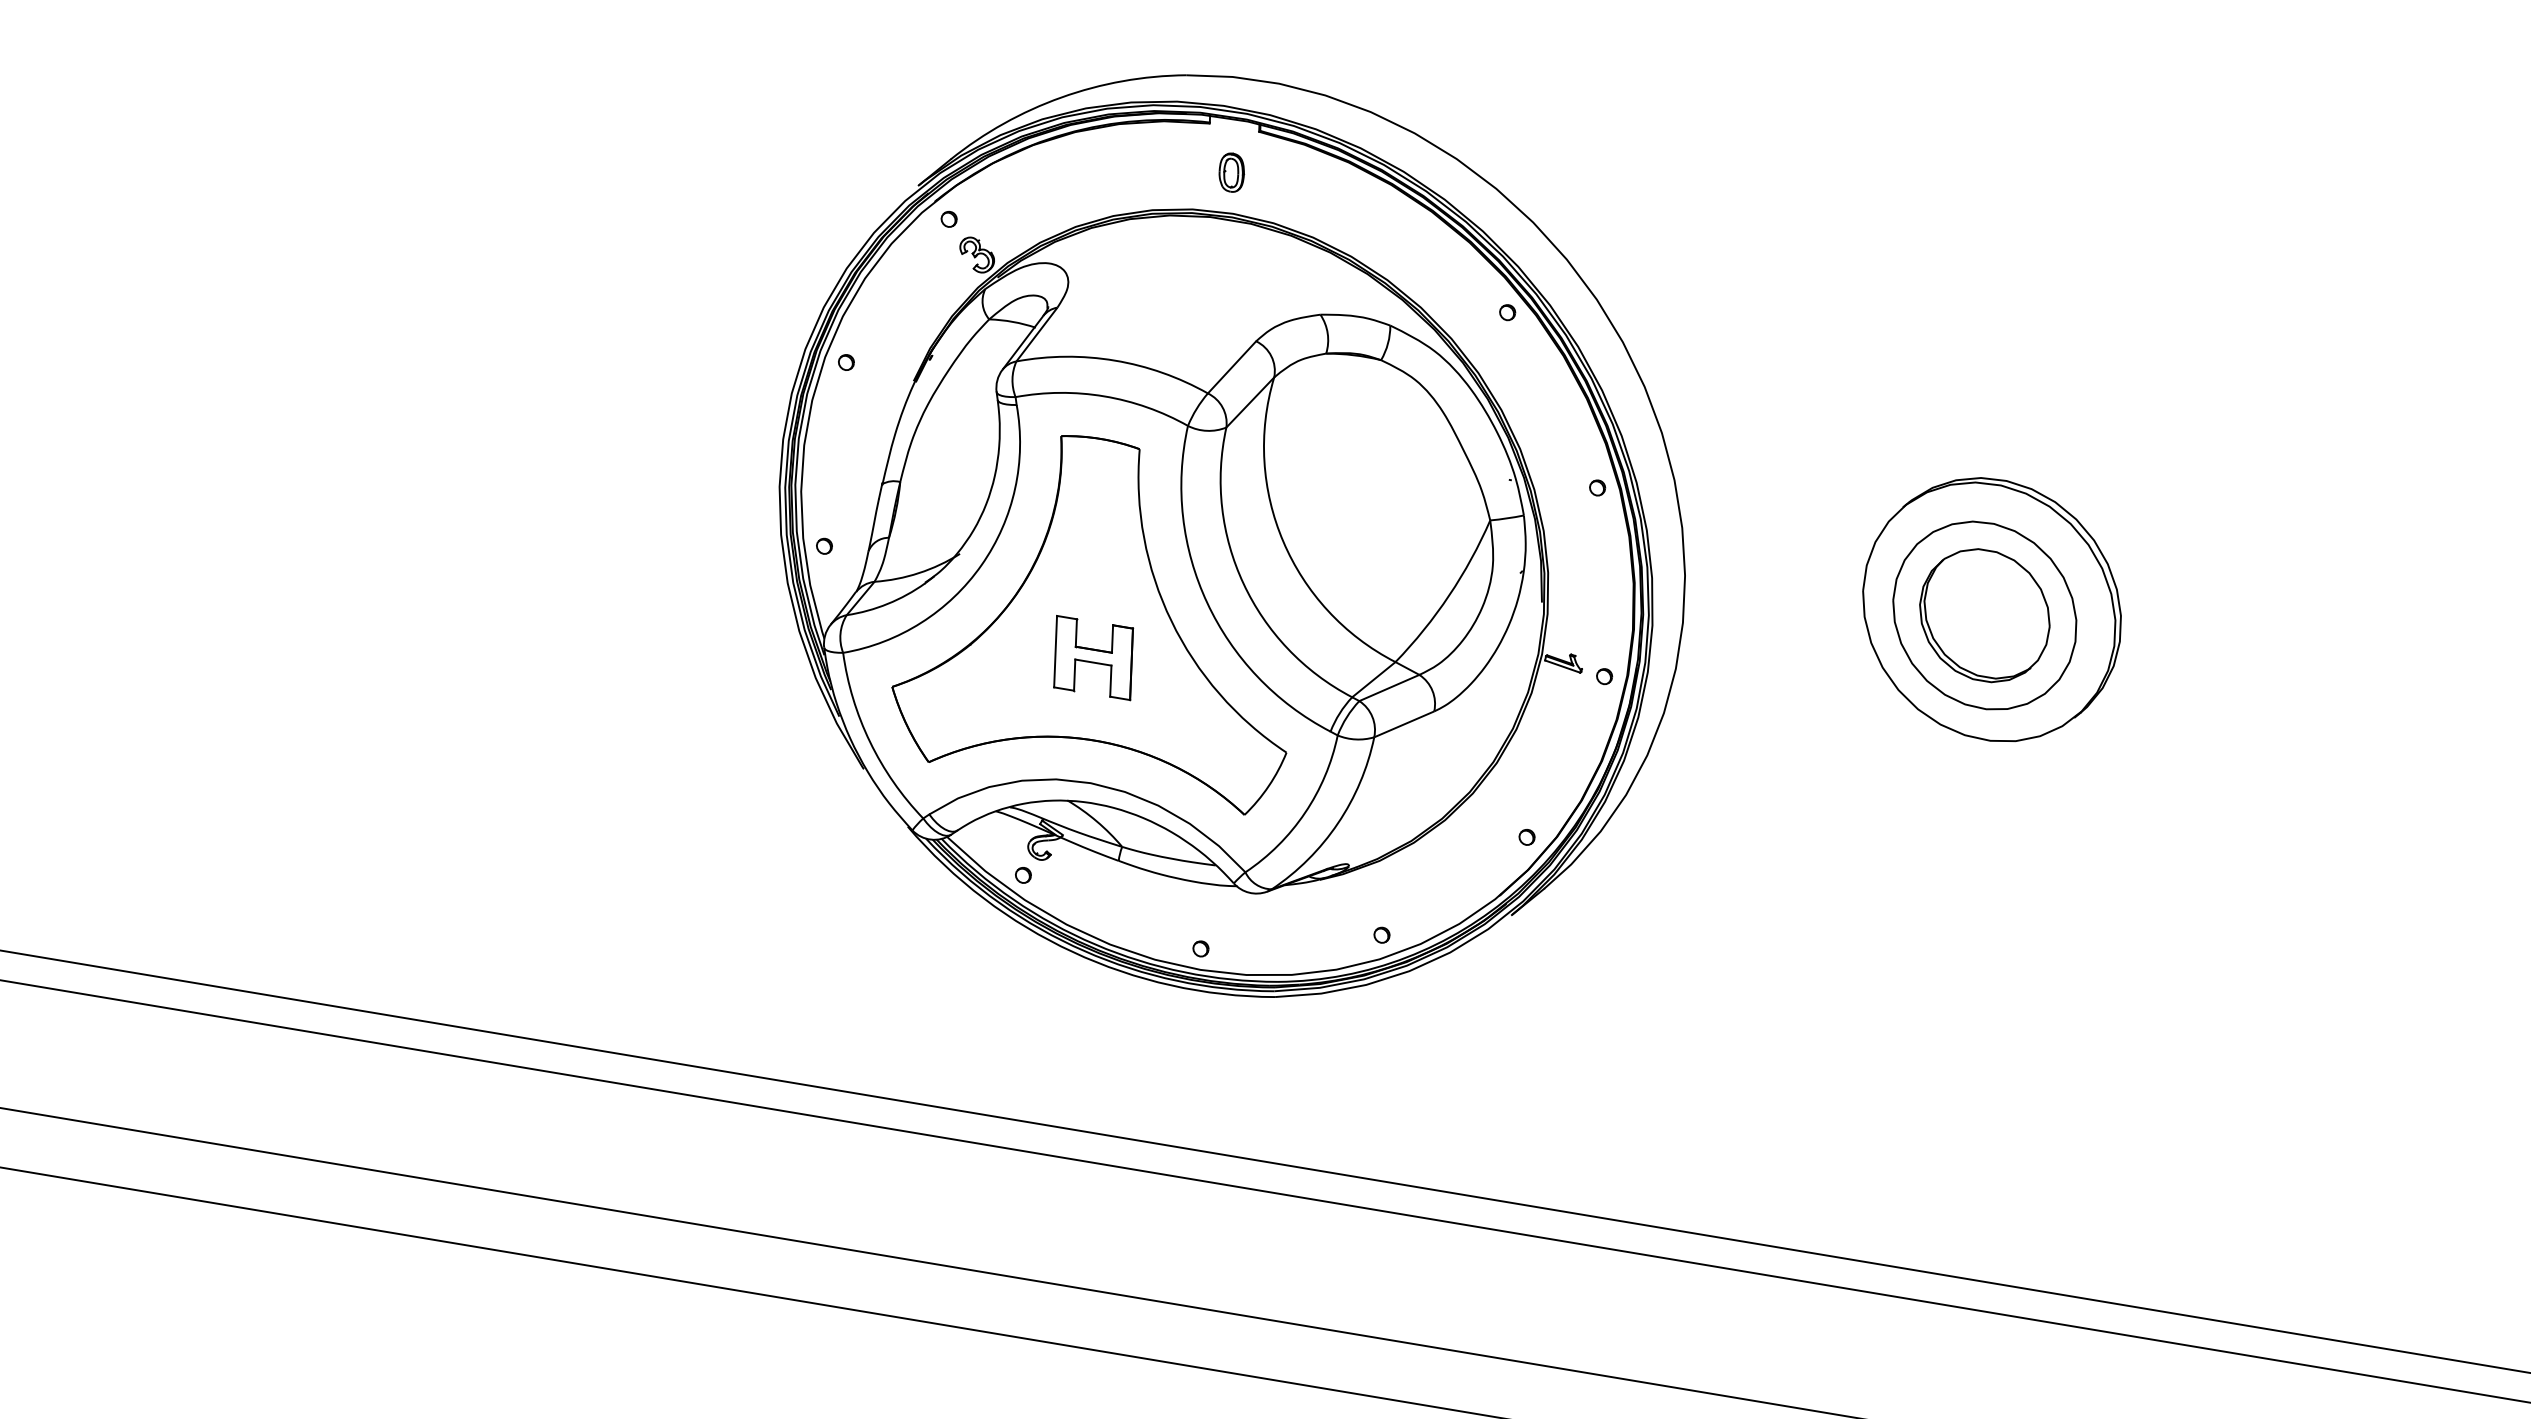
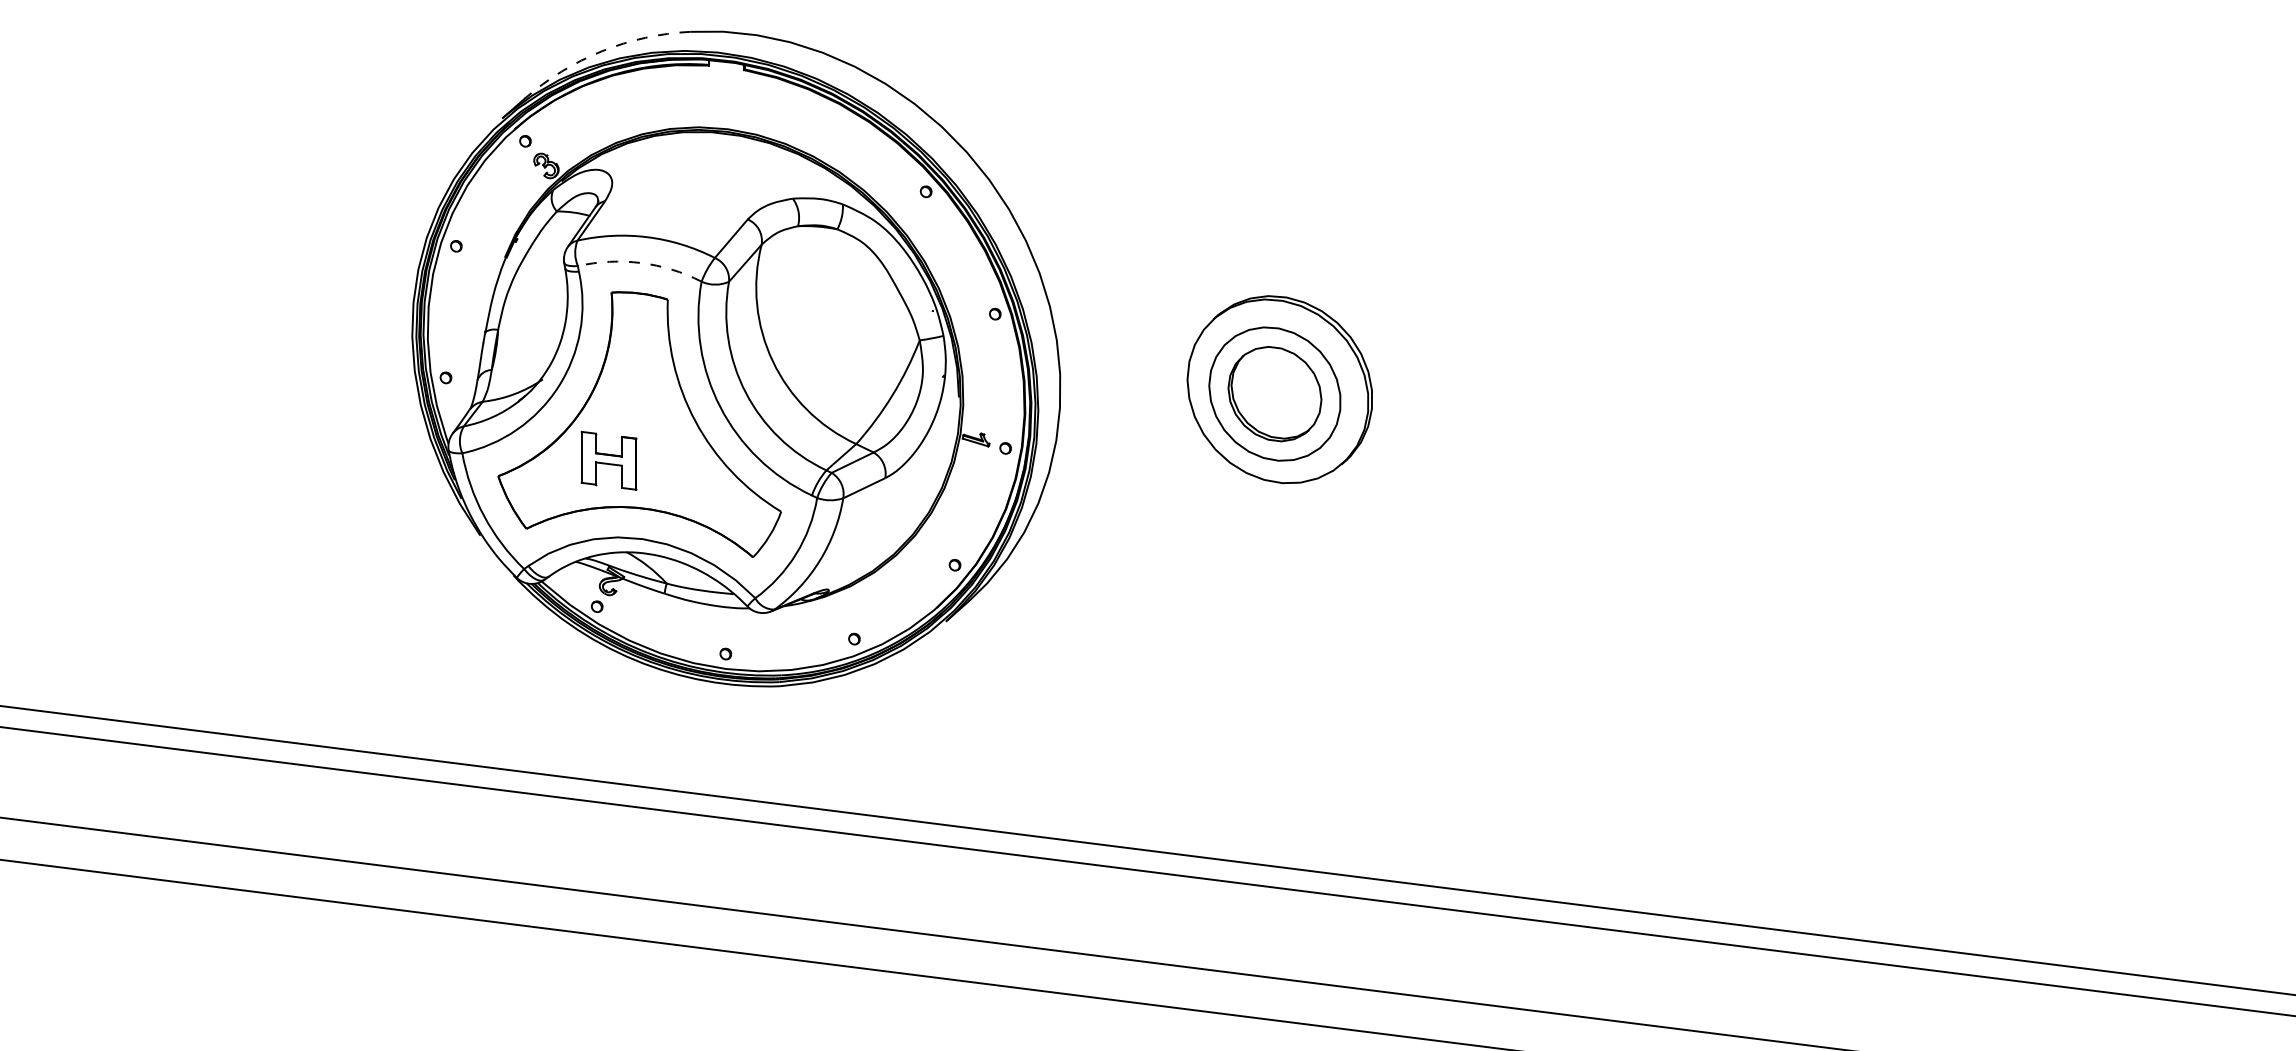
arc: (1062, 97) -> (602, 51), solid -> dashed
part: (1231, 172) -> (725, 99), removed
arc: (1104, 397) -> (641, 263), solid -> dashed
part: (1092, 657) -> (608, 460), moved

